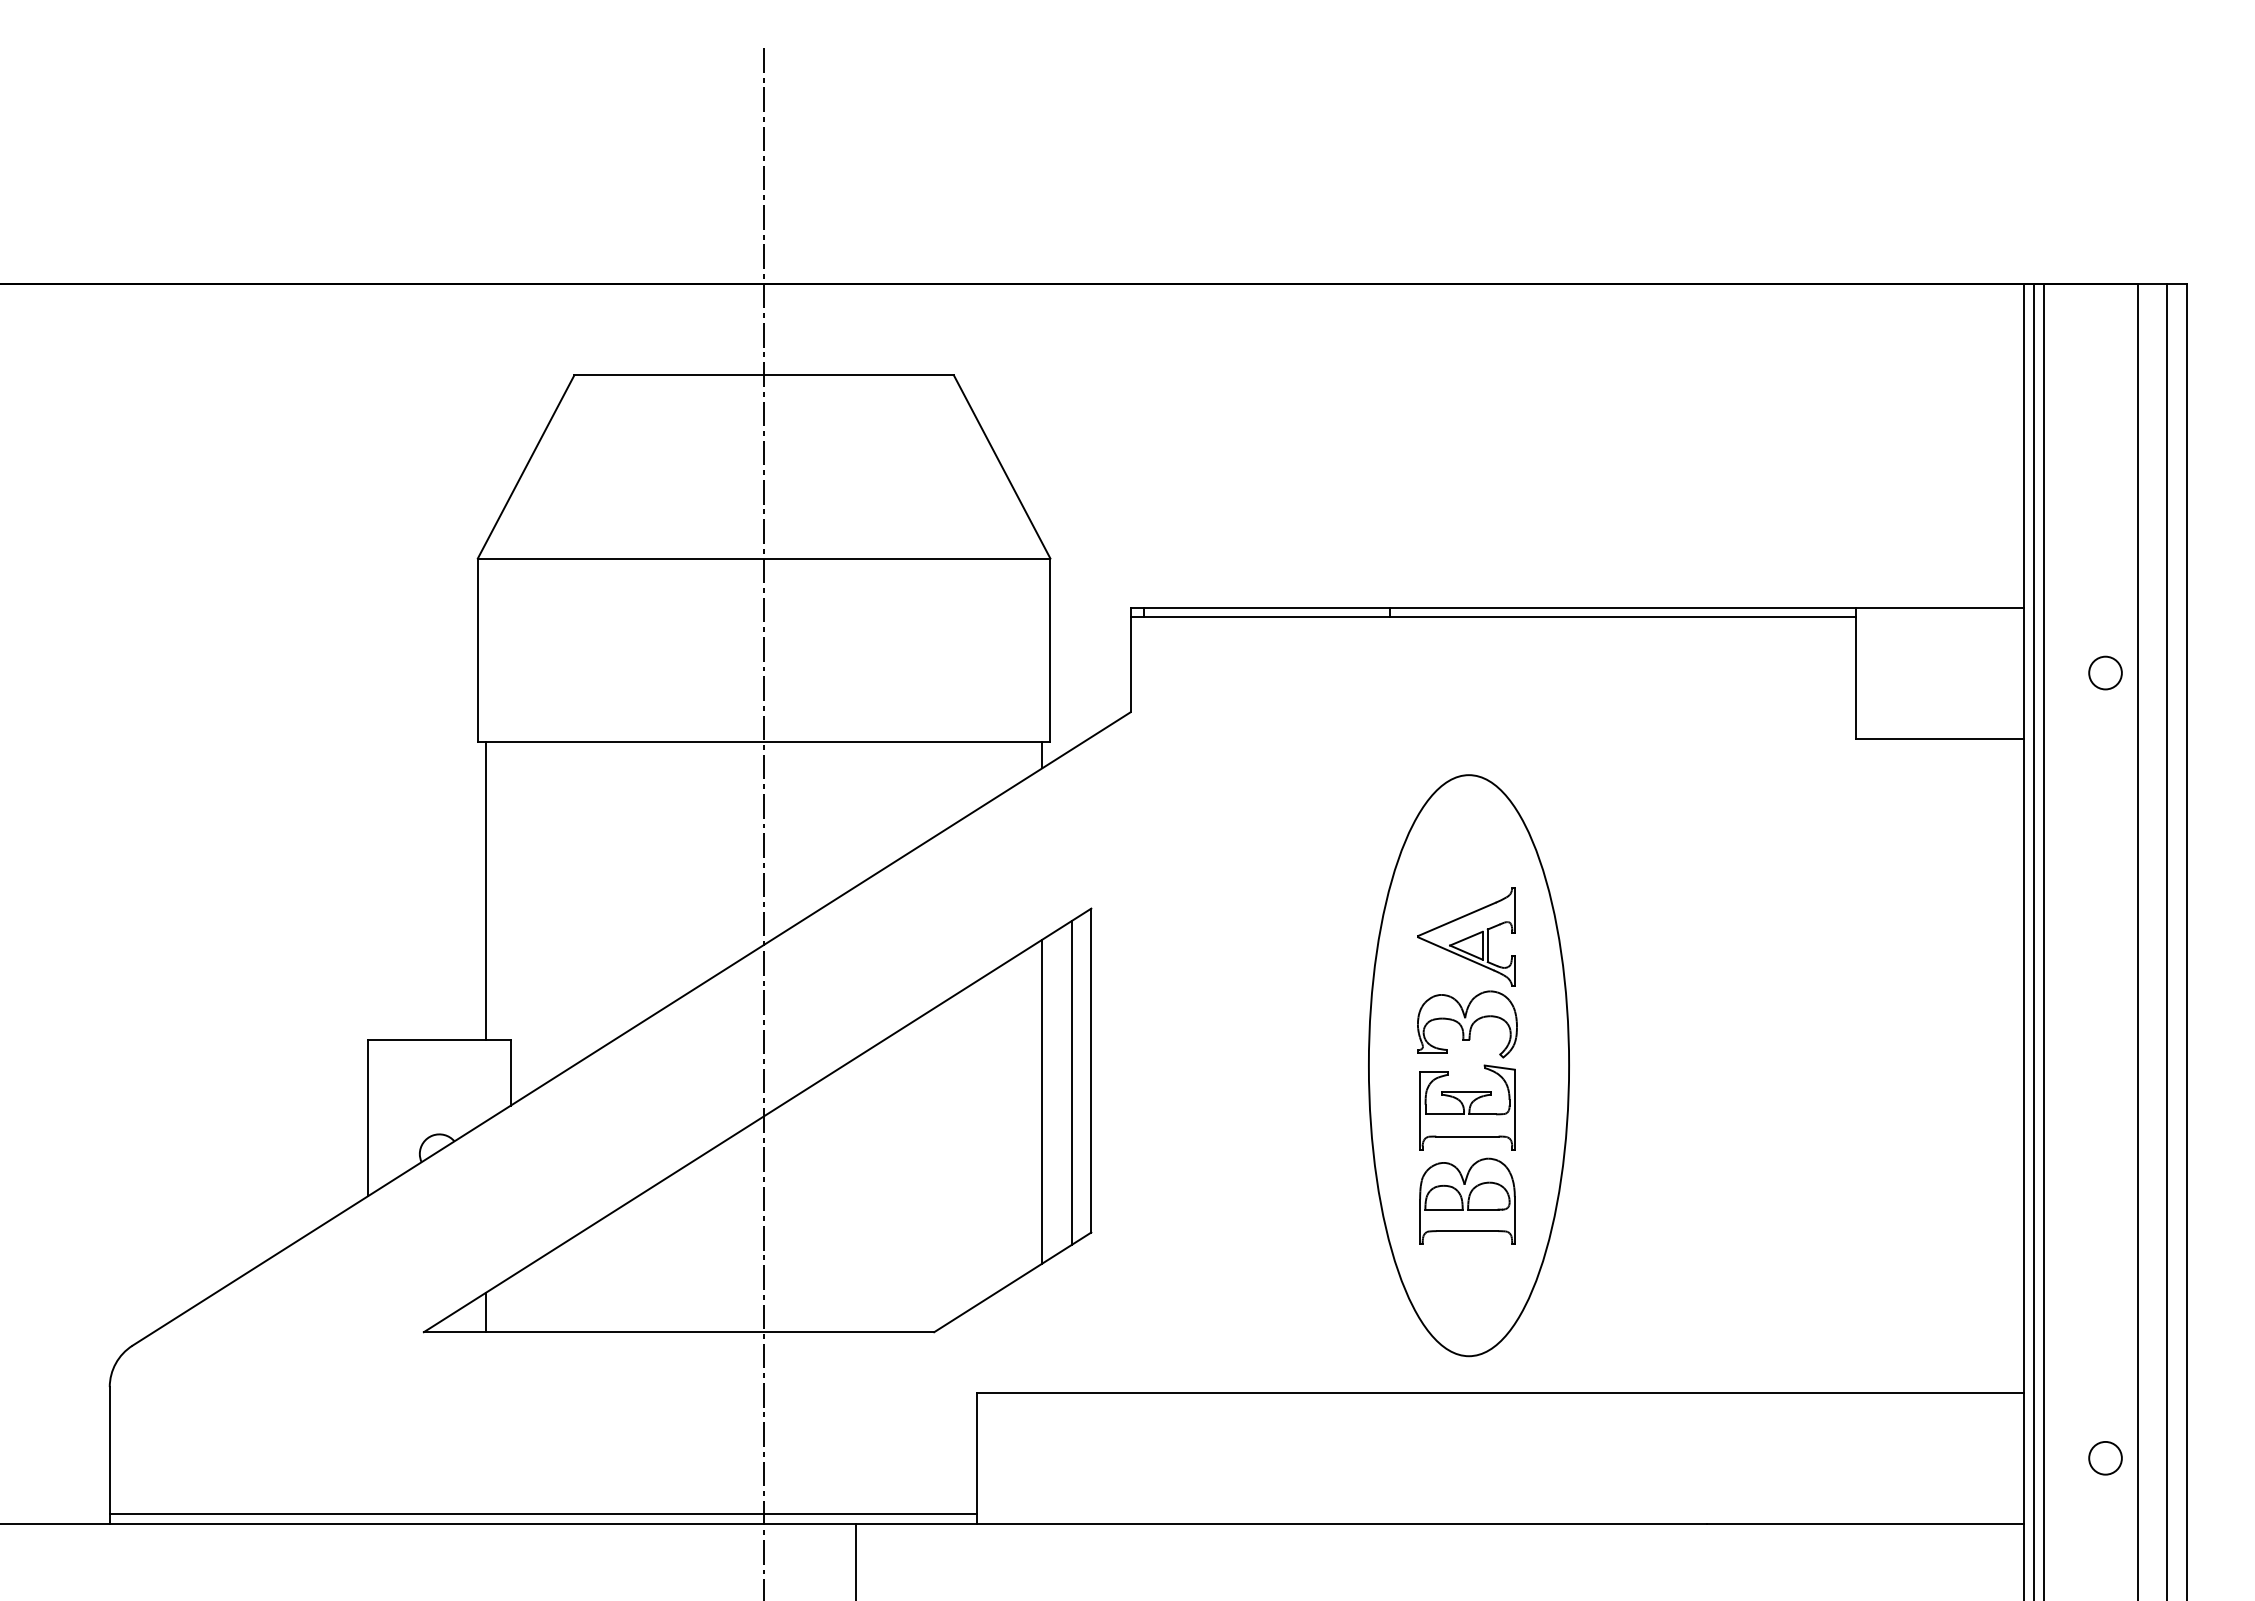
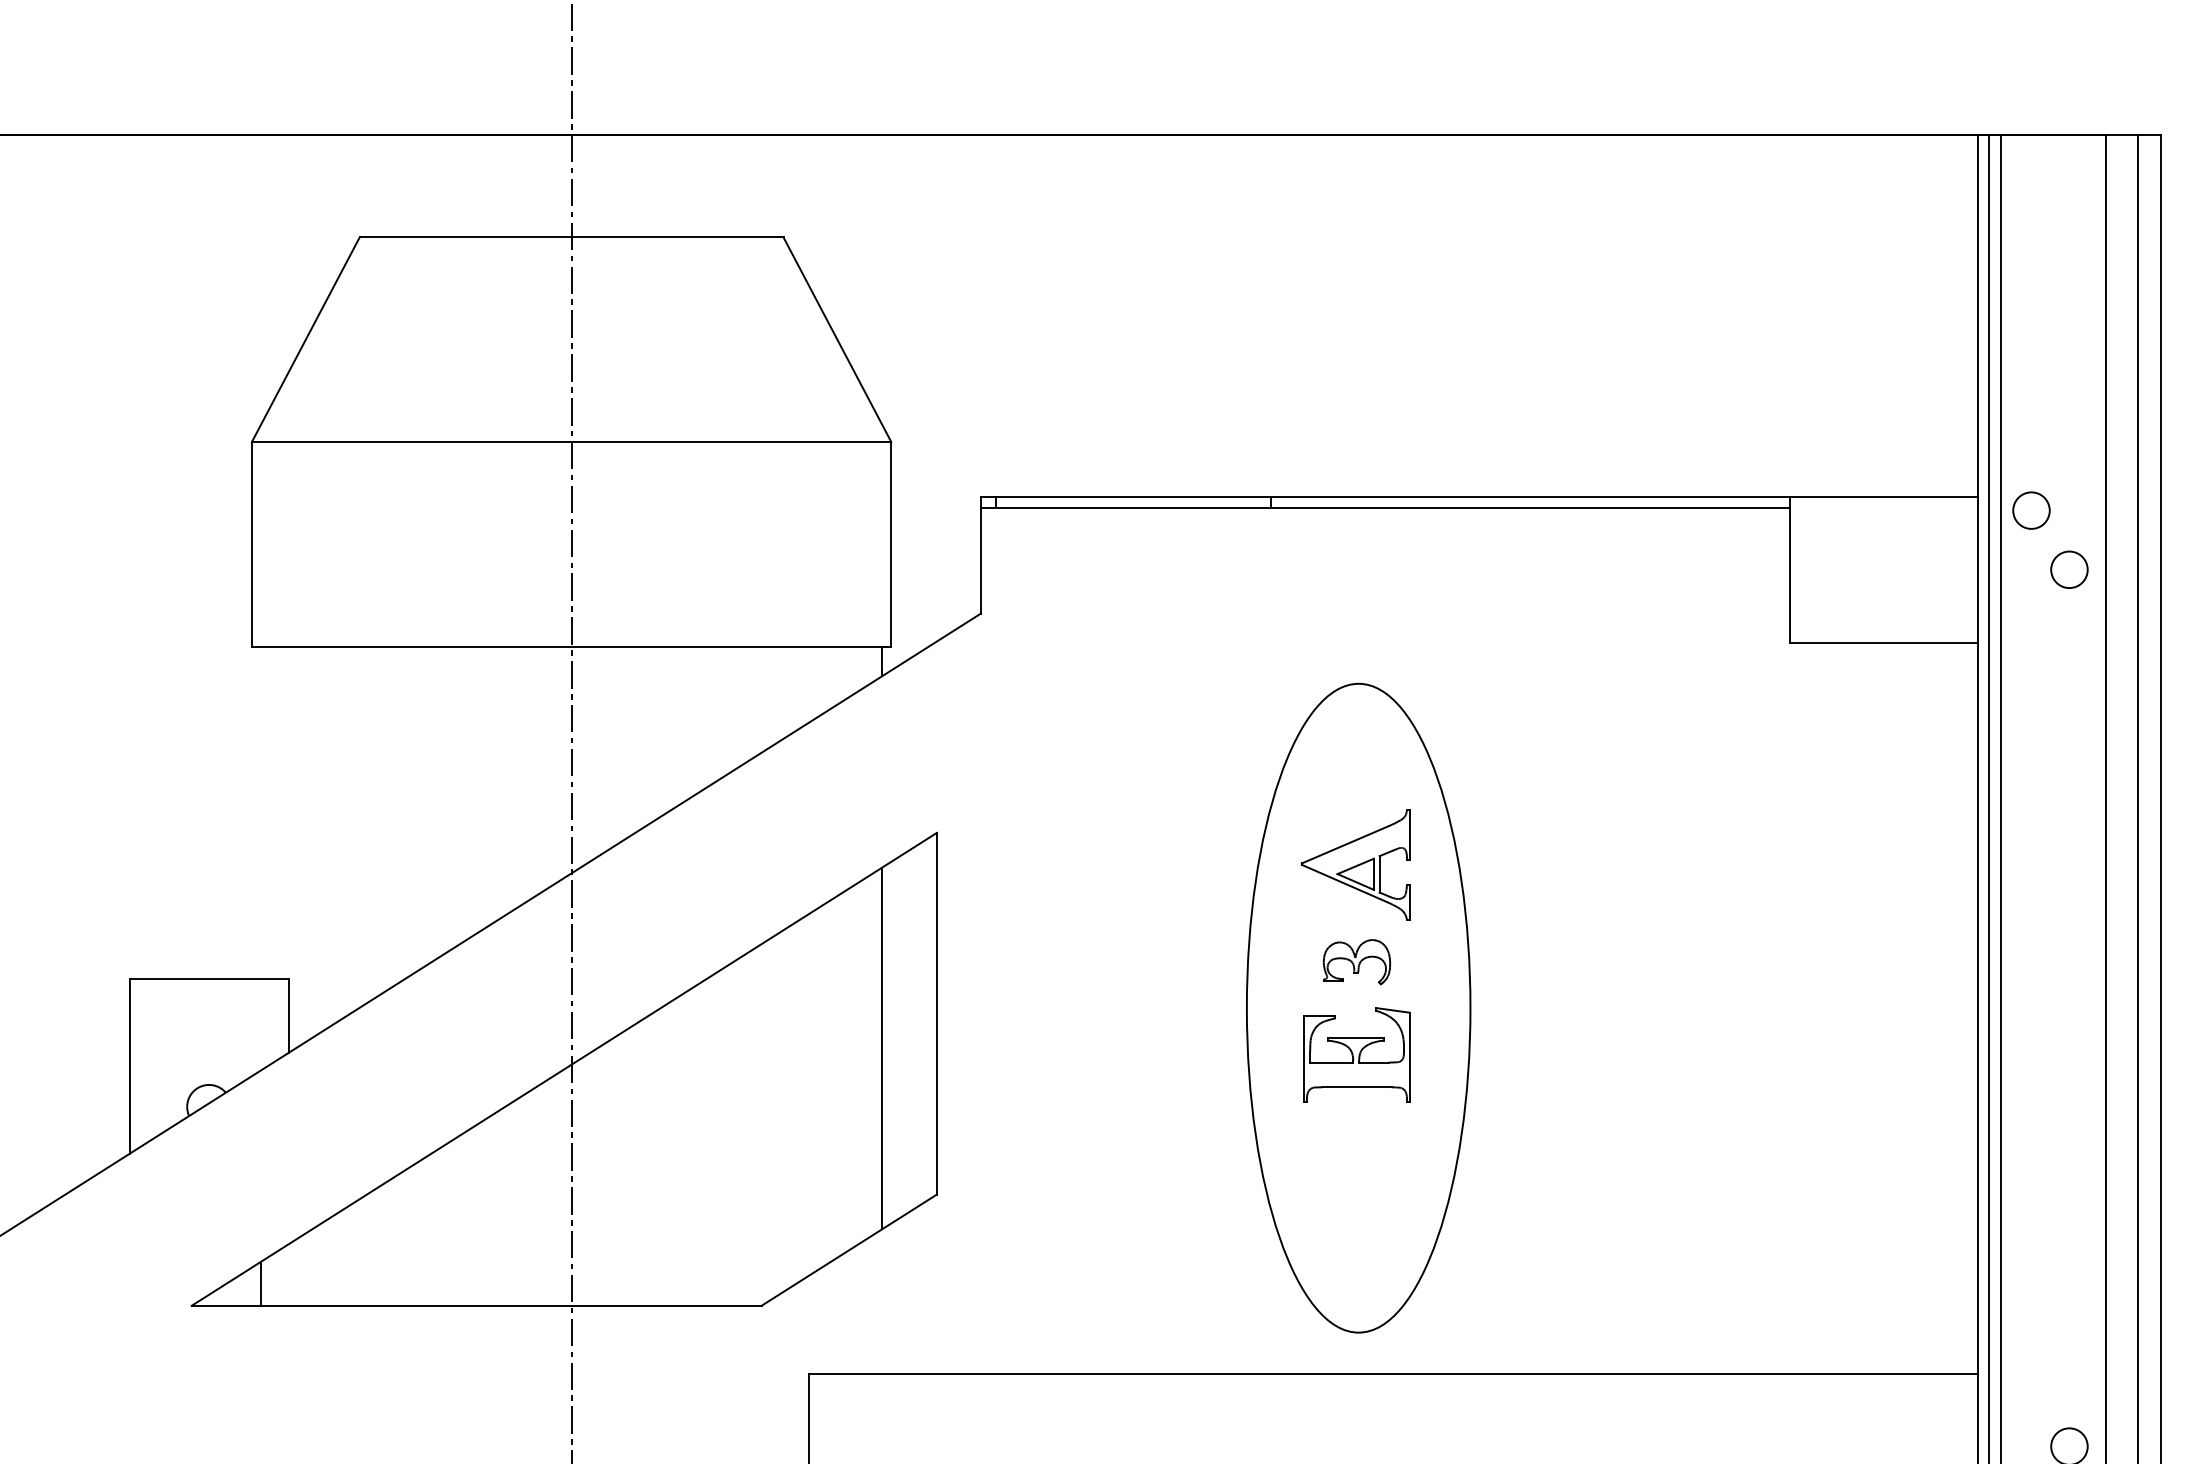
circle: (2071, 619) -> (2031, 510), added
line: (486, 890) -> (261, 812), removed
part: (1467, 1024) -> (1357, 962), size x0.6
line: (1071, 1083) -> (914, 1028), removed
part: (1467, 1200) -> (1357, 1158), removed

